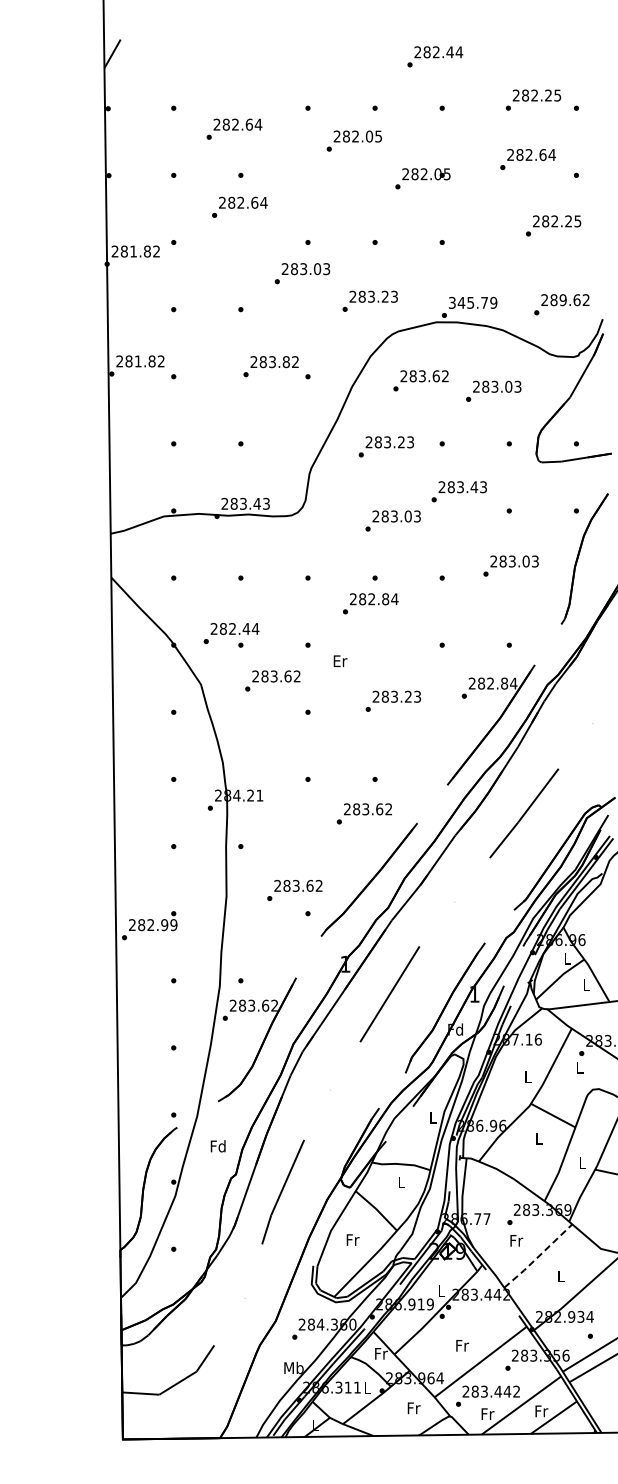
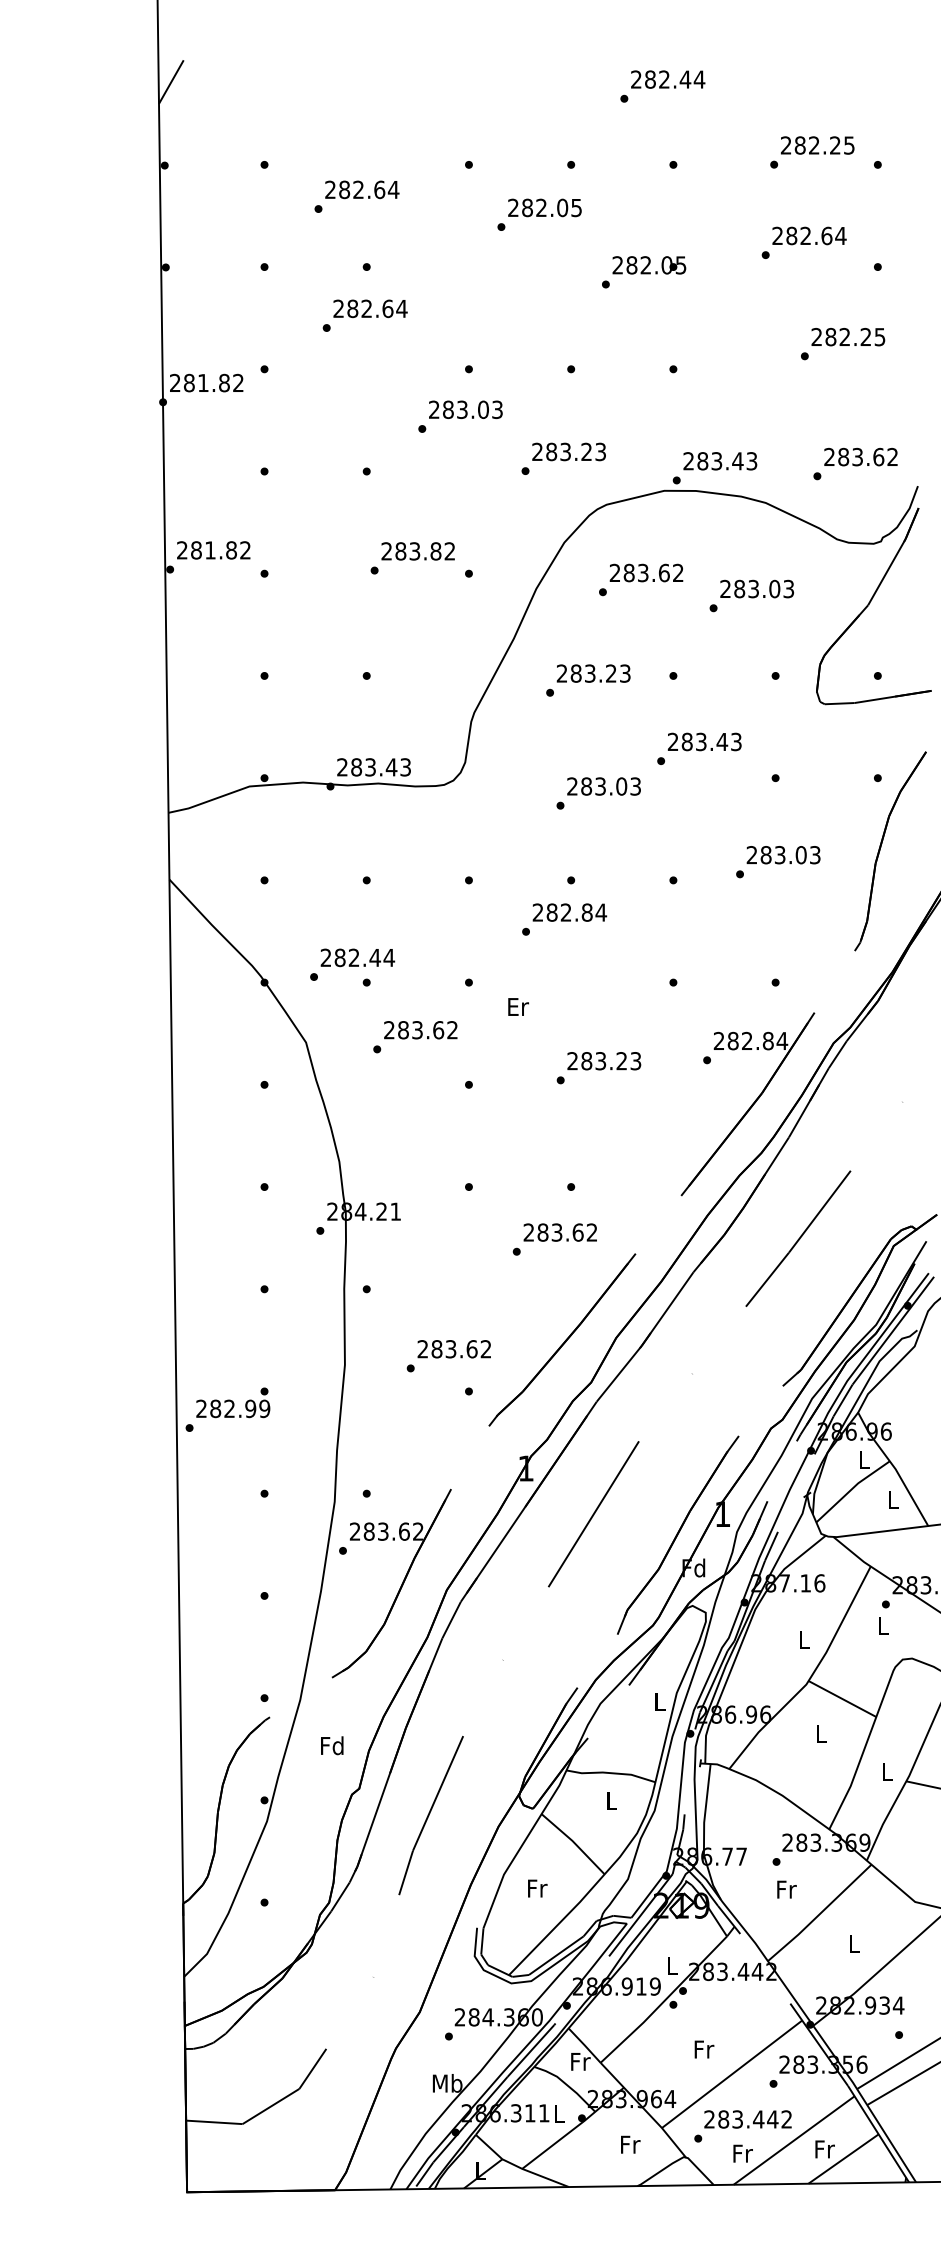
text: (562, 299) -> (856, 456), 289.62 -> 283.62
text: (472, 302) -> (719, 460), 345.79 -> 283.43
line: (538, 1256) -> (820, 1913), dashed -> solid

